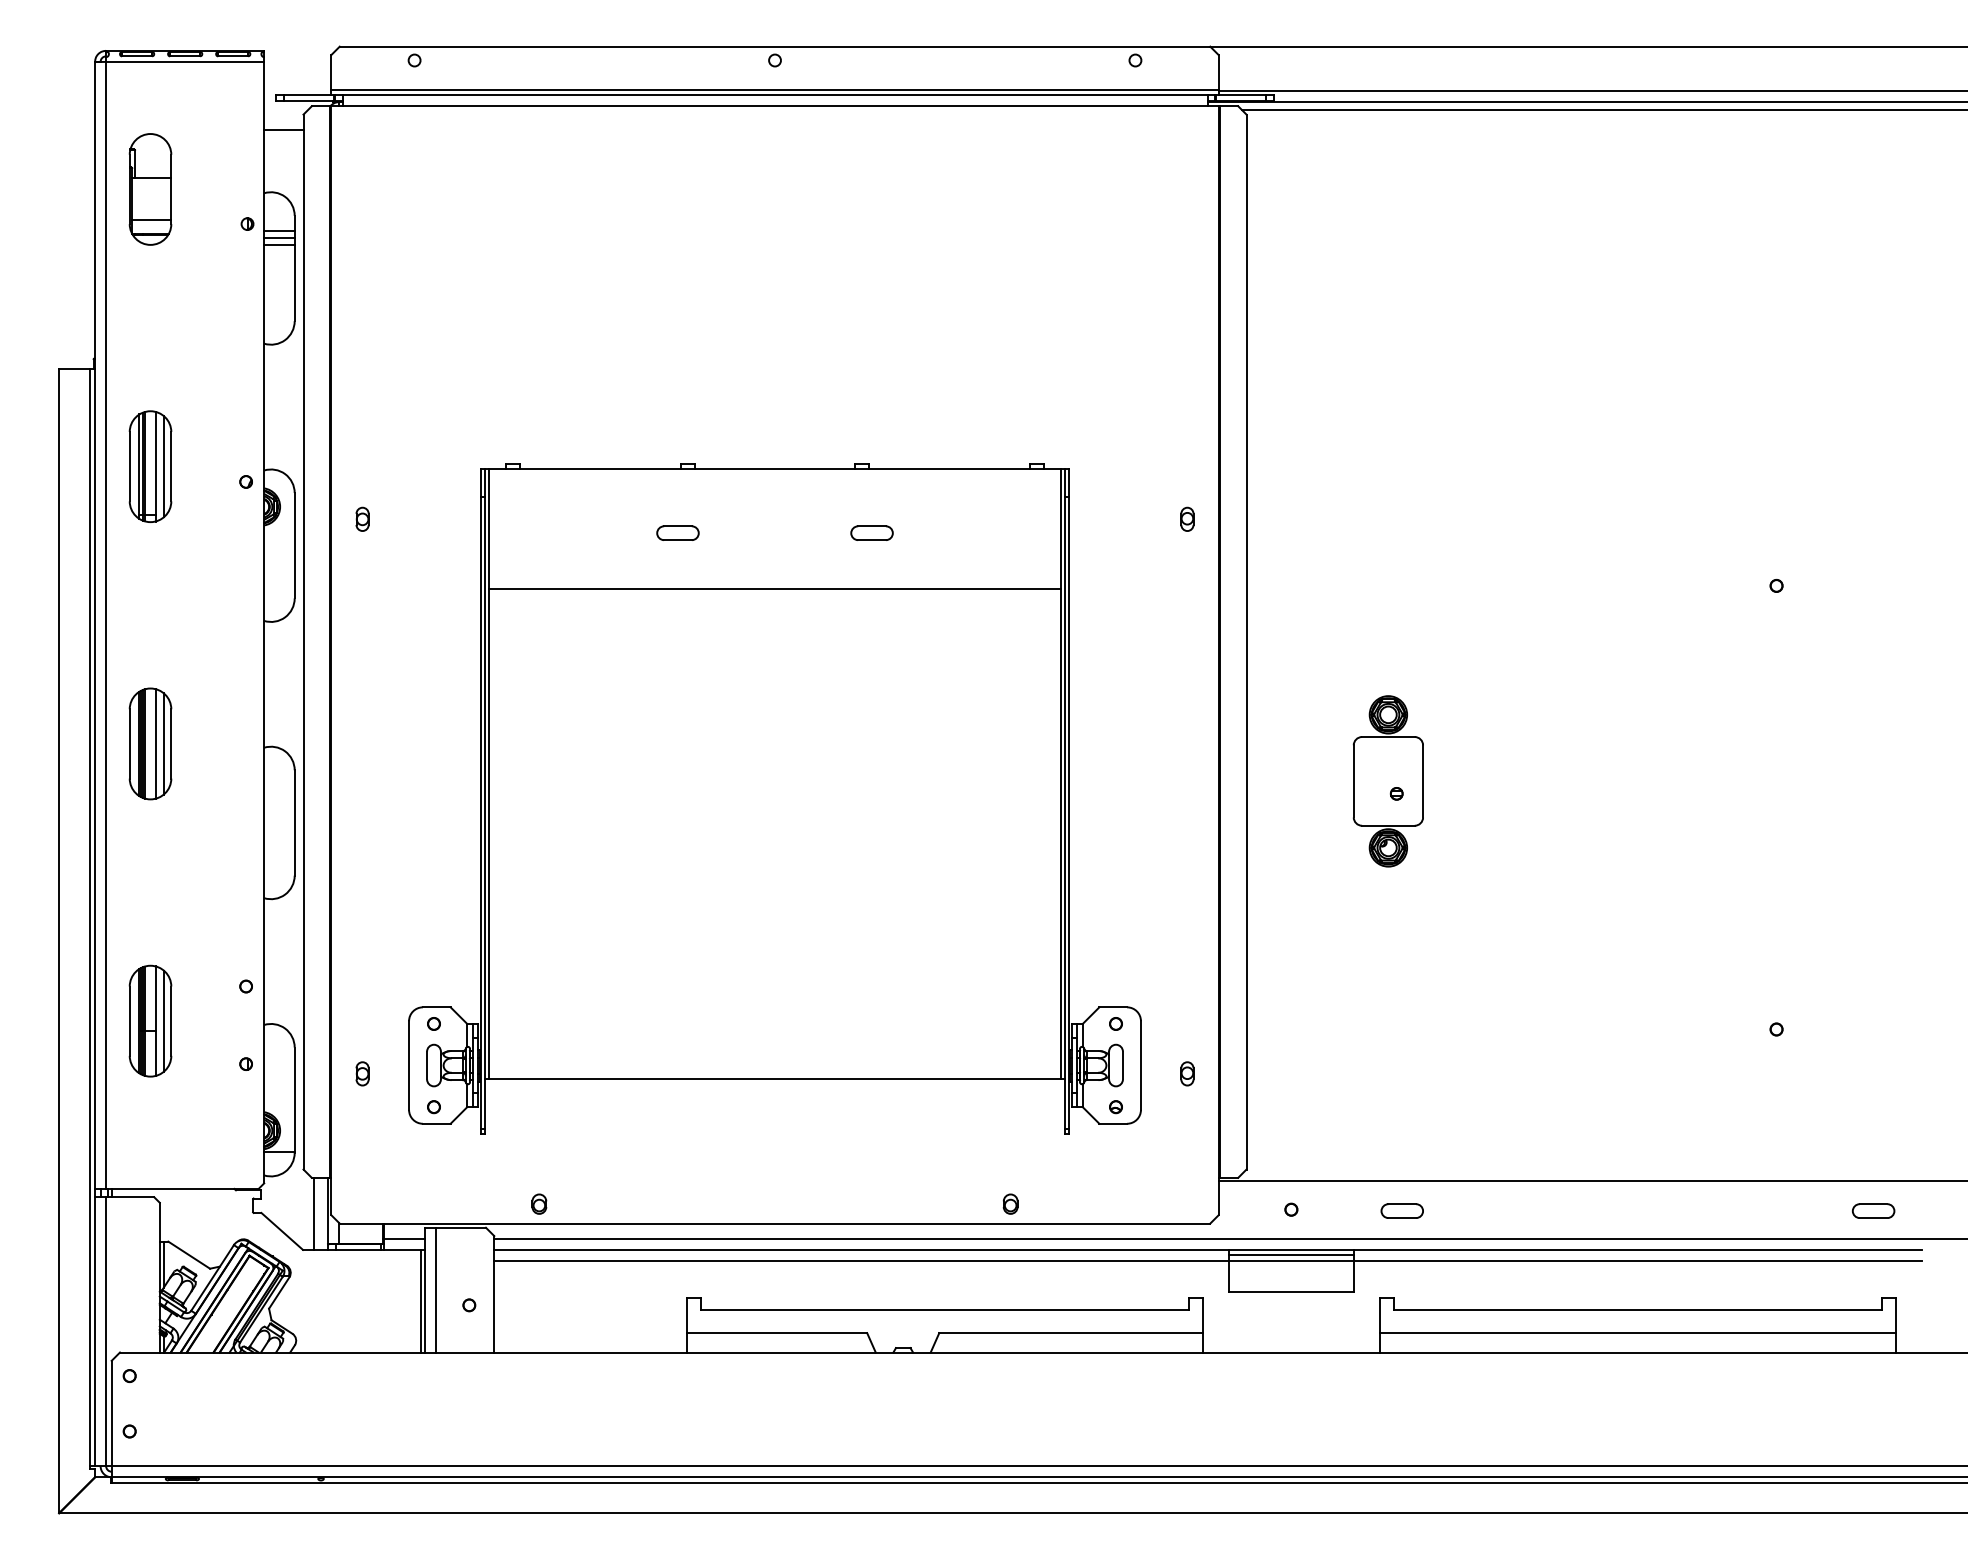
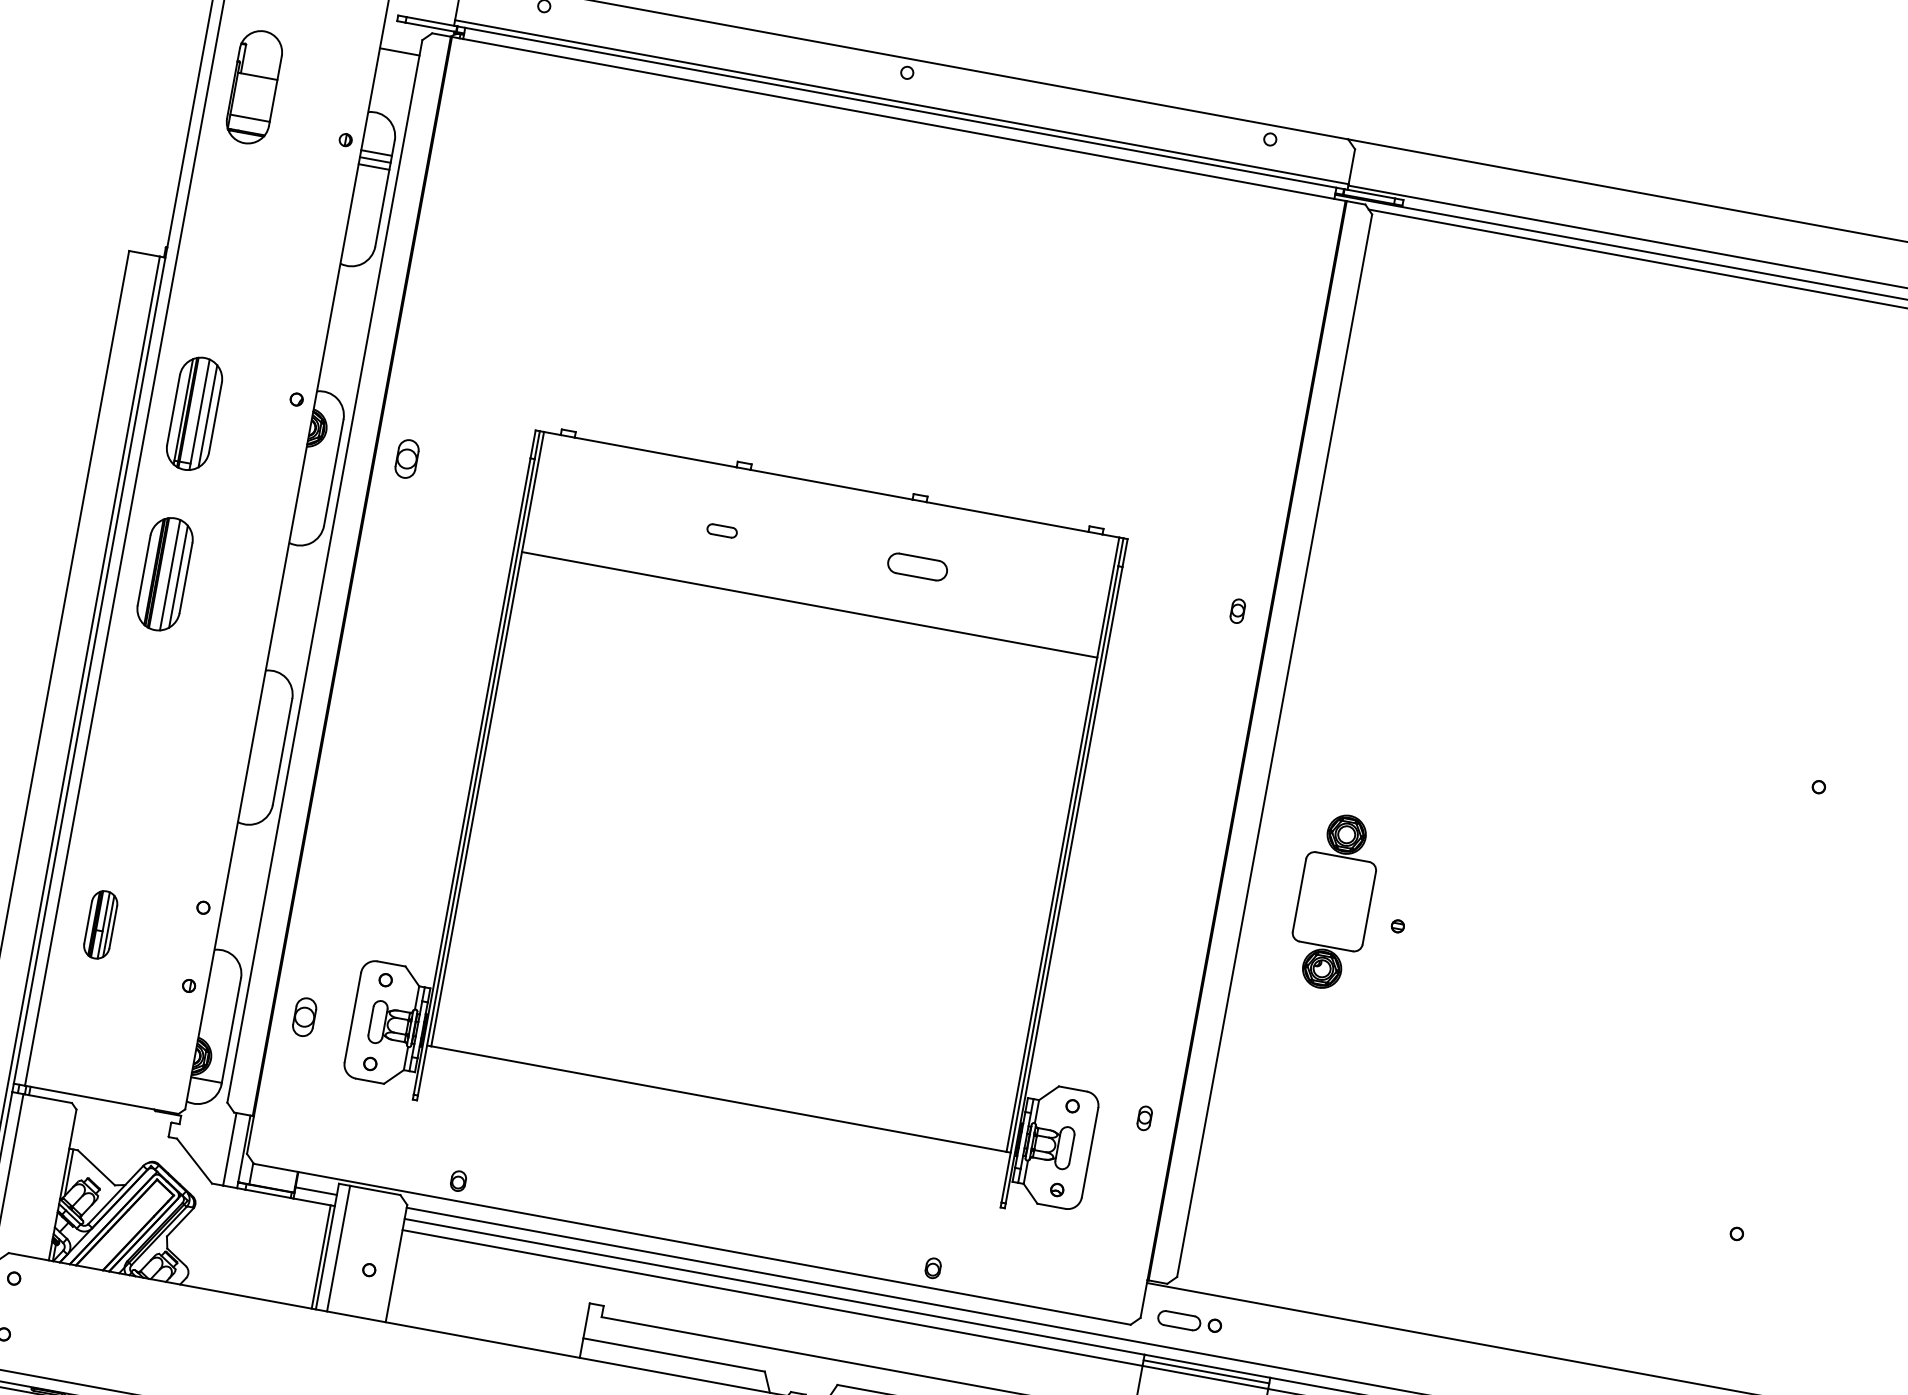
part: (150, 466) -> (194, 413), moved
part: (362, 518) -> (407, 457), size x1.6
part: (677, 532) -> (721, 530), size x0.7
part: (871, 532) -> (917, 566), size x1.4
part: (150, 743) -> (165, 573), moved
part: (1387, 781) -> (1333, 901), moved
part: (150, 1020) -> (100, 924), size x0.6
part: (362, 1073) -> (304, 1016), size x1.6
part: (1187, 1073) -> (1144, 1118), moved
part: (1401, 1210) -> (1178, 1319), moved

